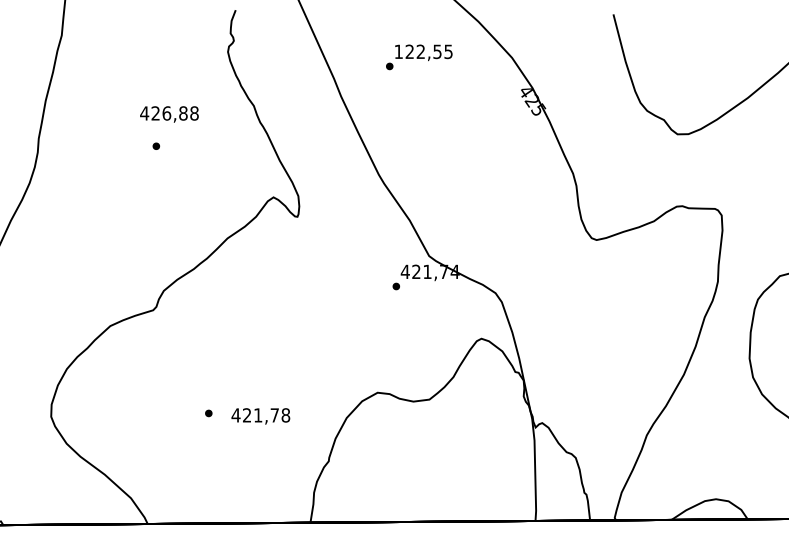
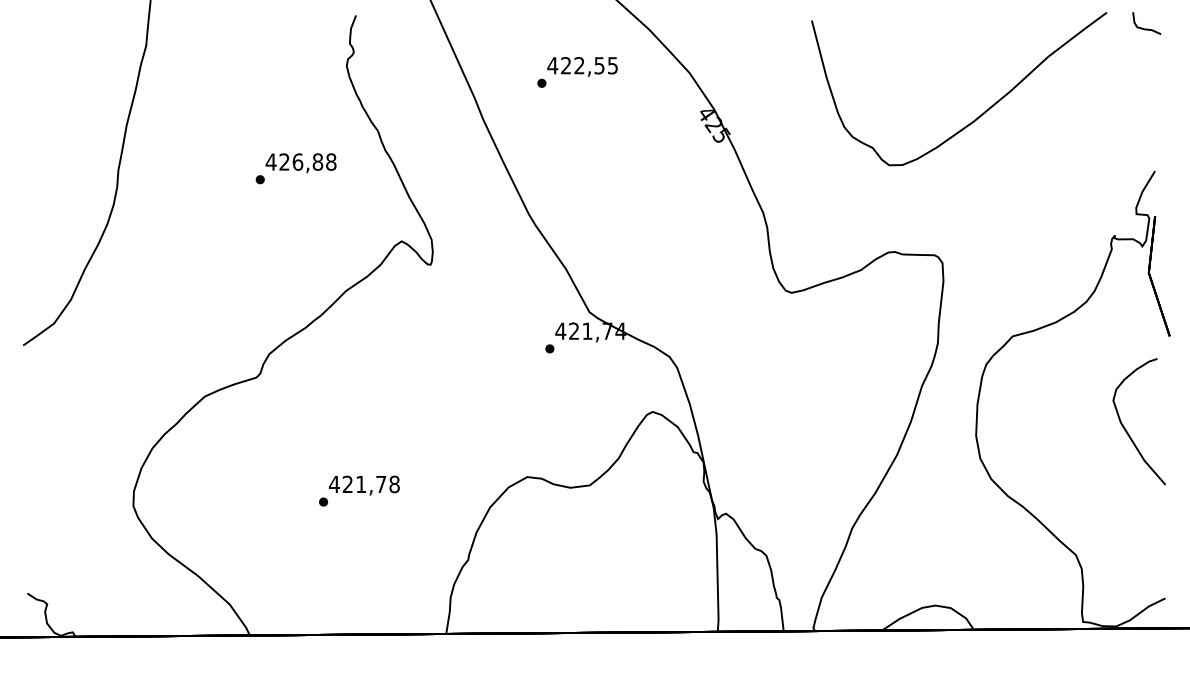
text: (398, 51) -> (552, 65), 122,55 -> 422,55
text: (168, 114) -> (300, 163), moved
text: (260, 416) -> (364, 485), moved

